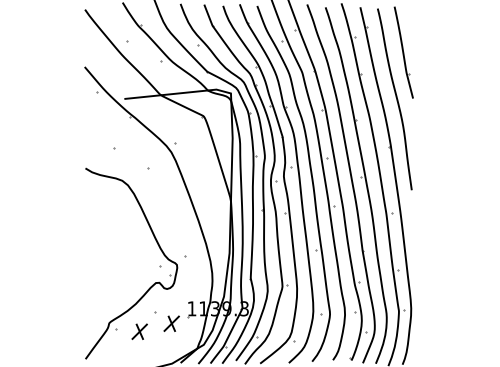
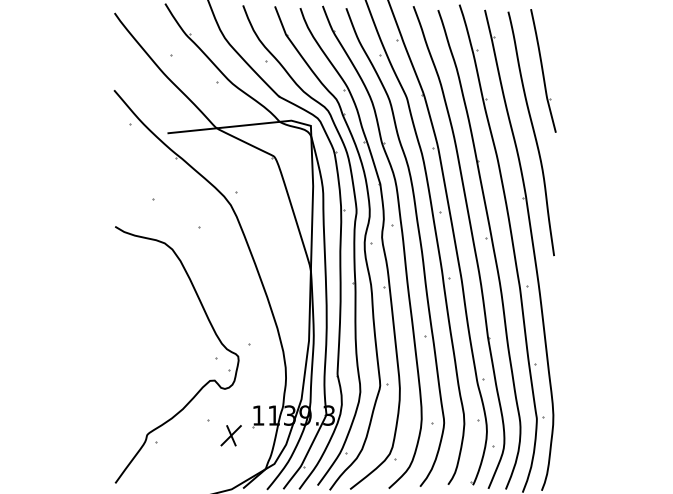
part: (139, 331) -> (187, 446), removed

